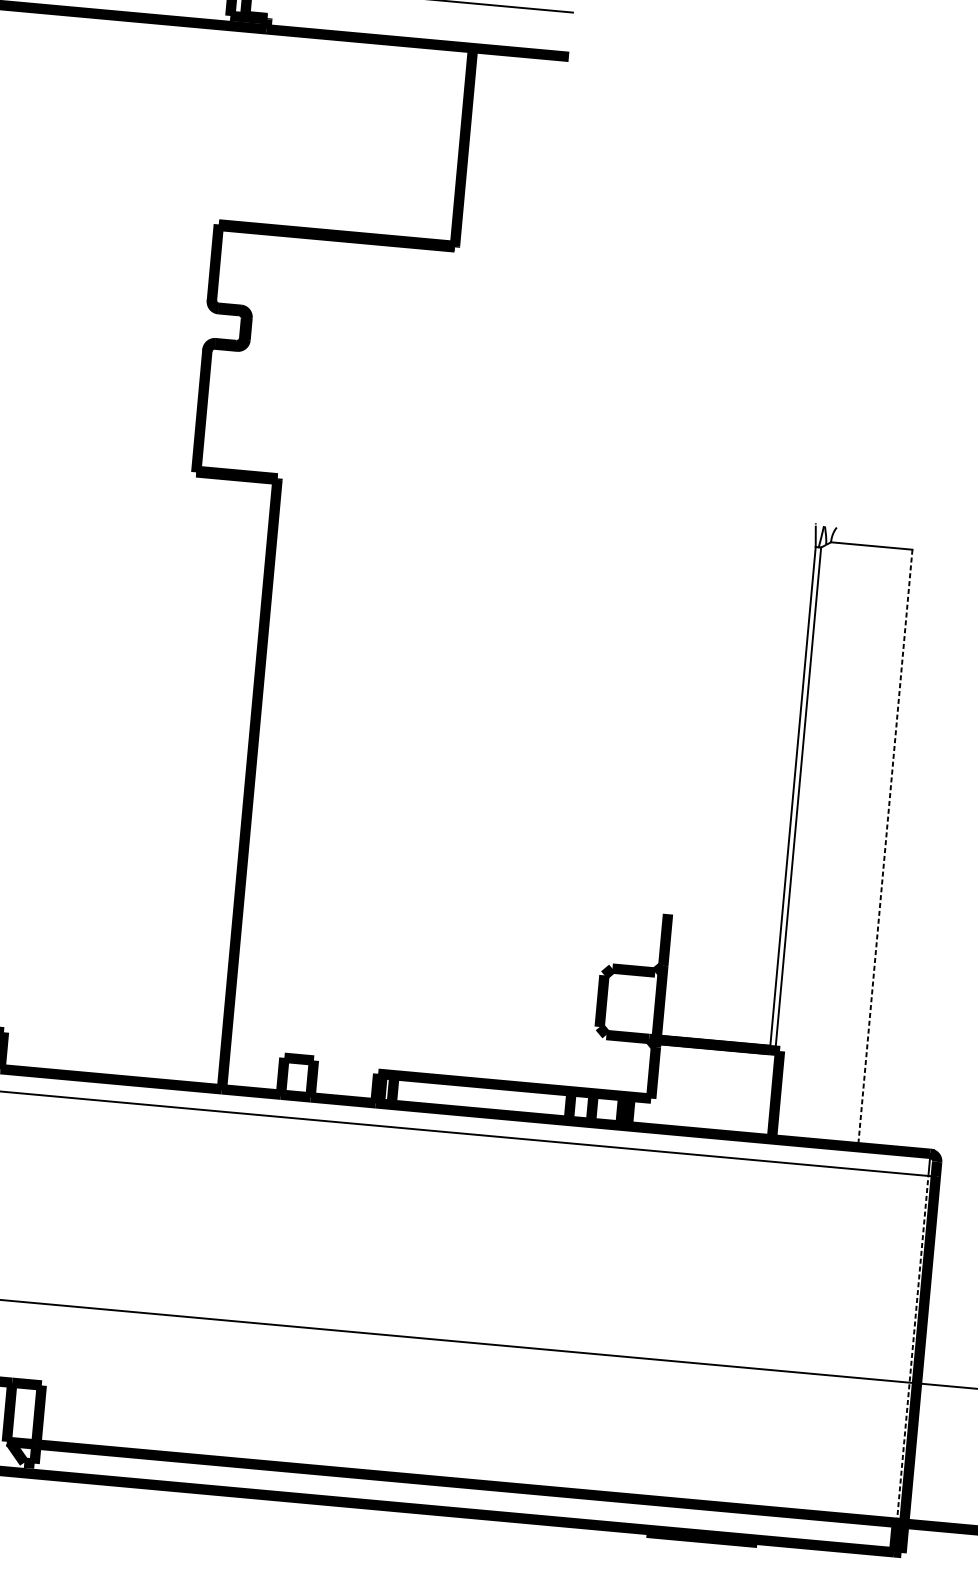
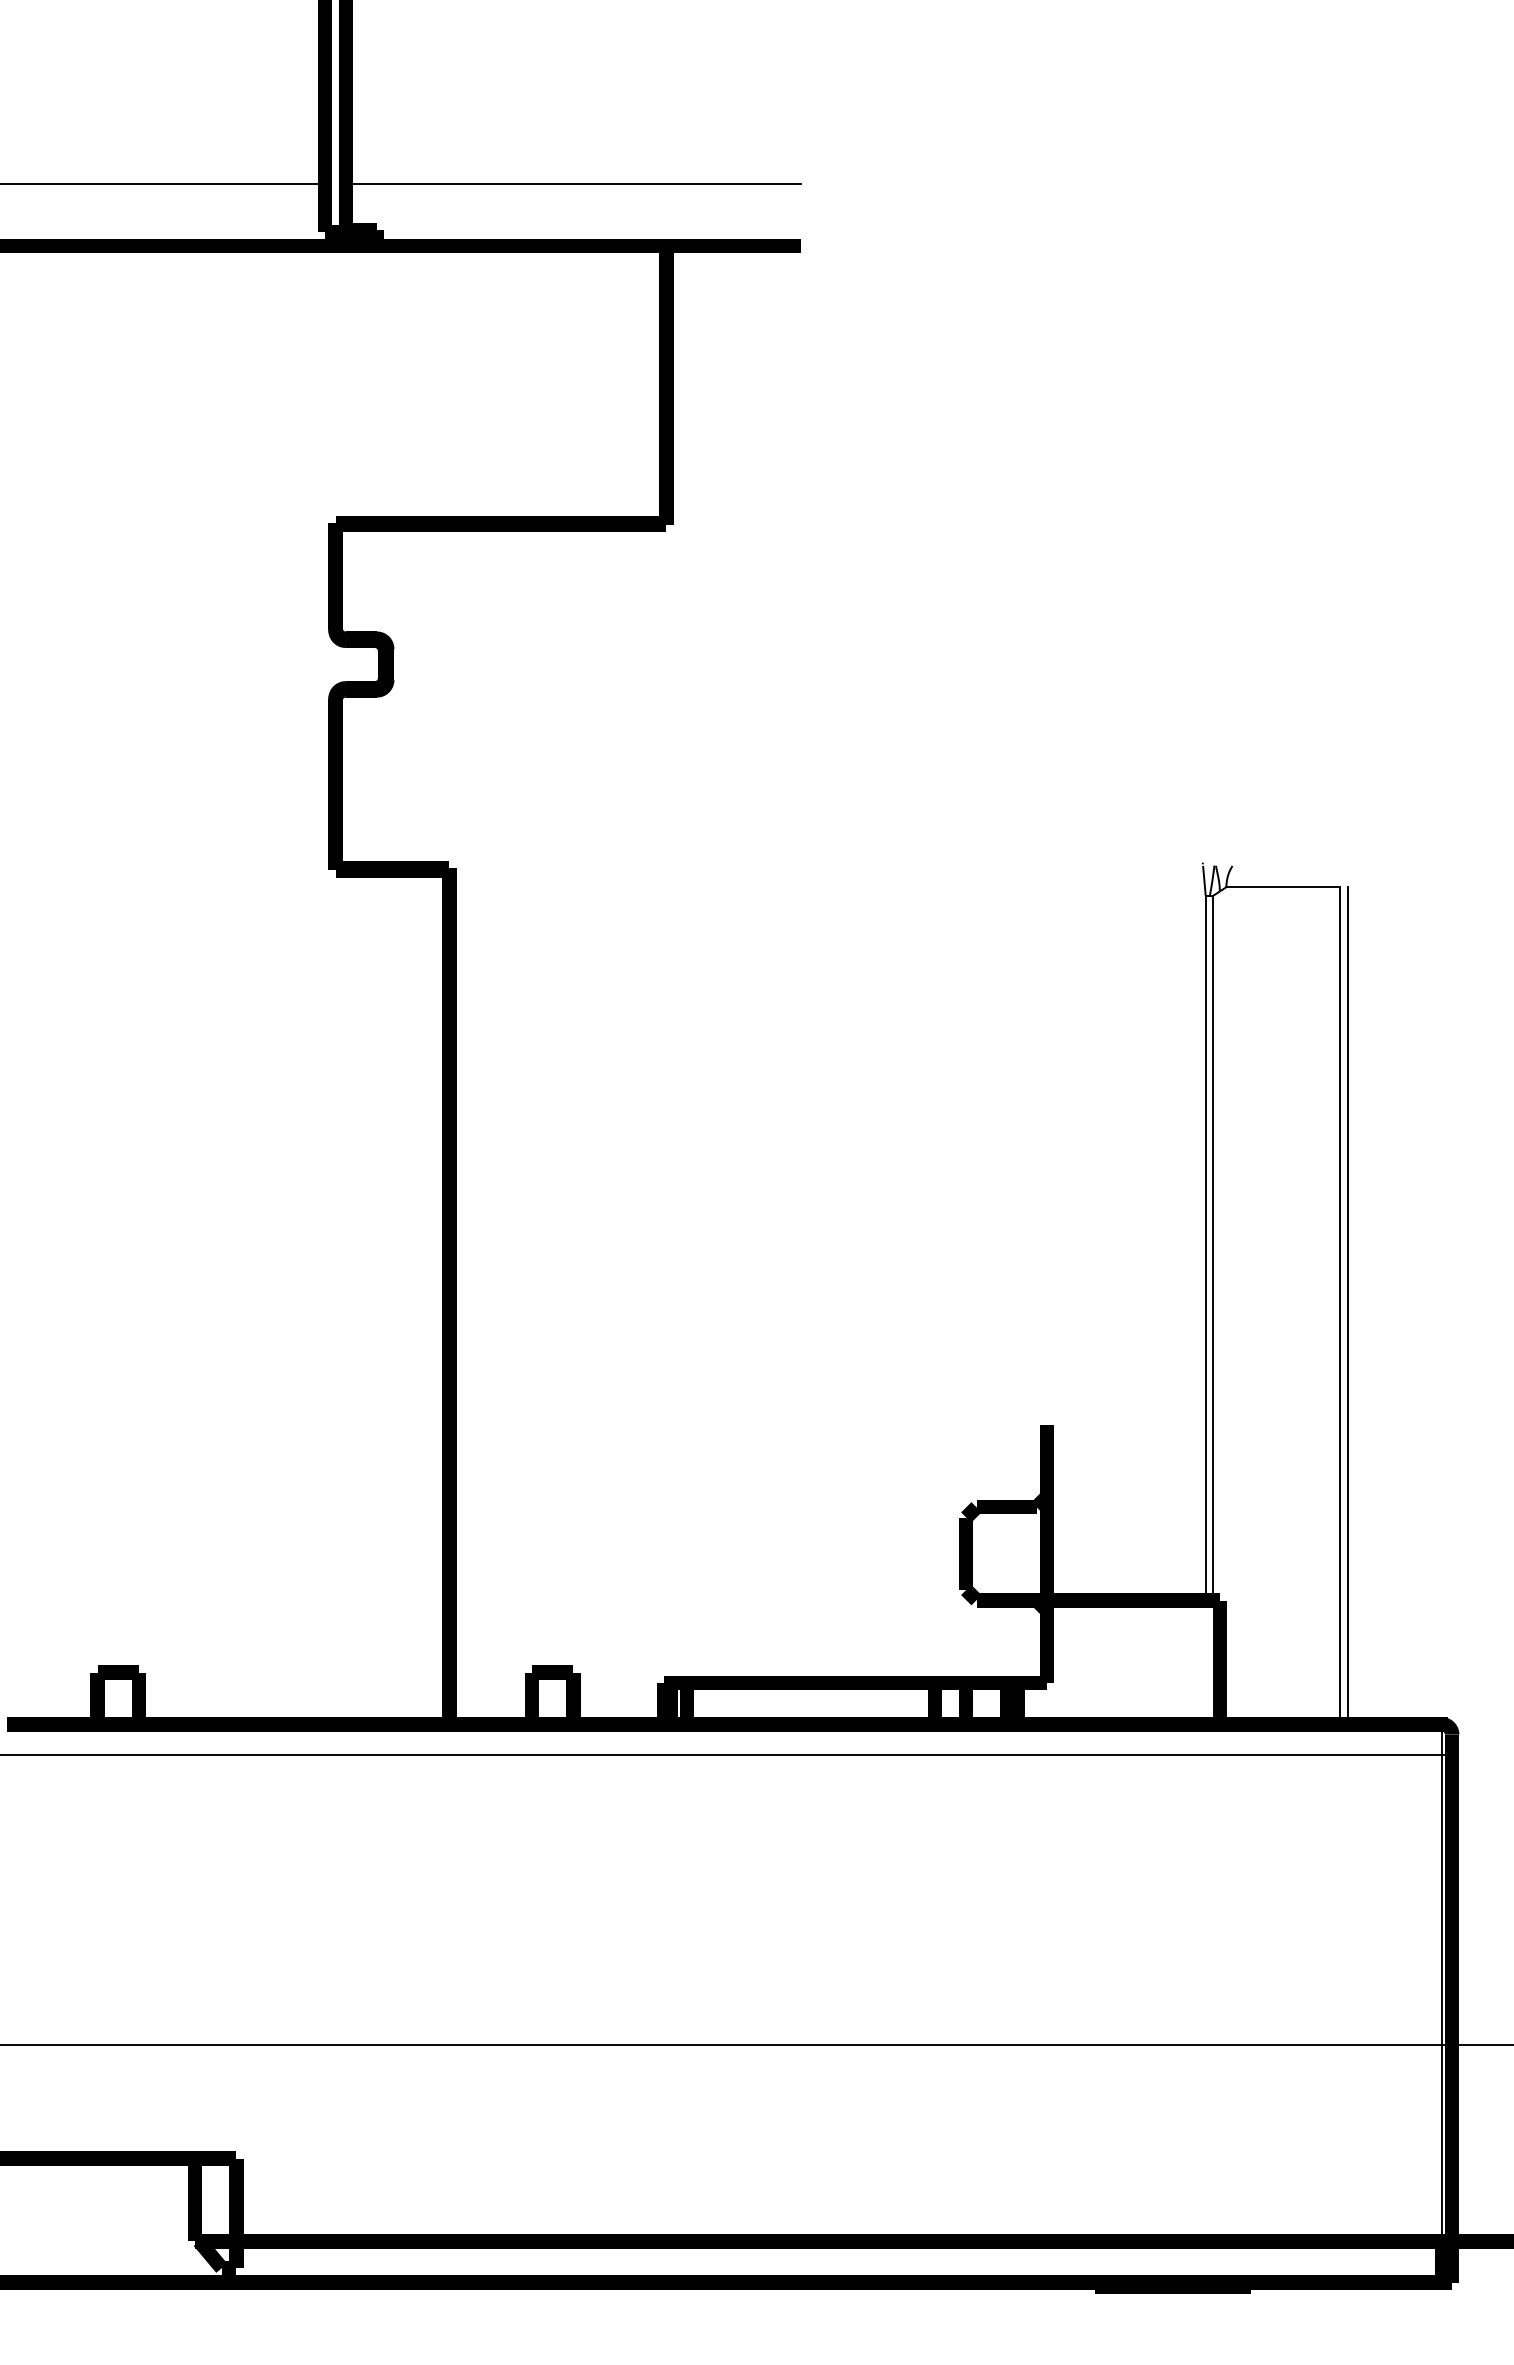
line: (885, 848) -> (1340, 1305), dashed -> solid
line: (891, 848) -> (1348, 1305), added
line: (912, 1349) -> (1441, 1998), dashed -> solid

